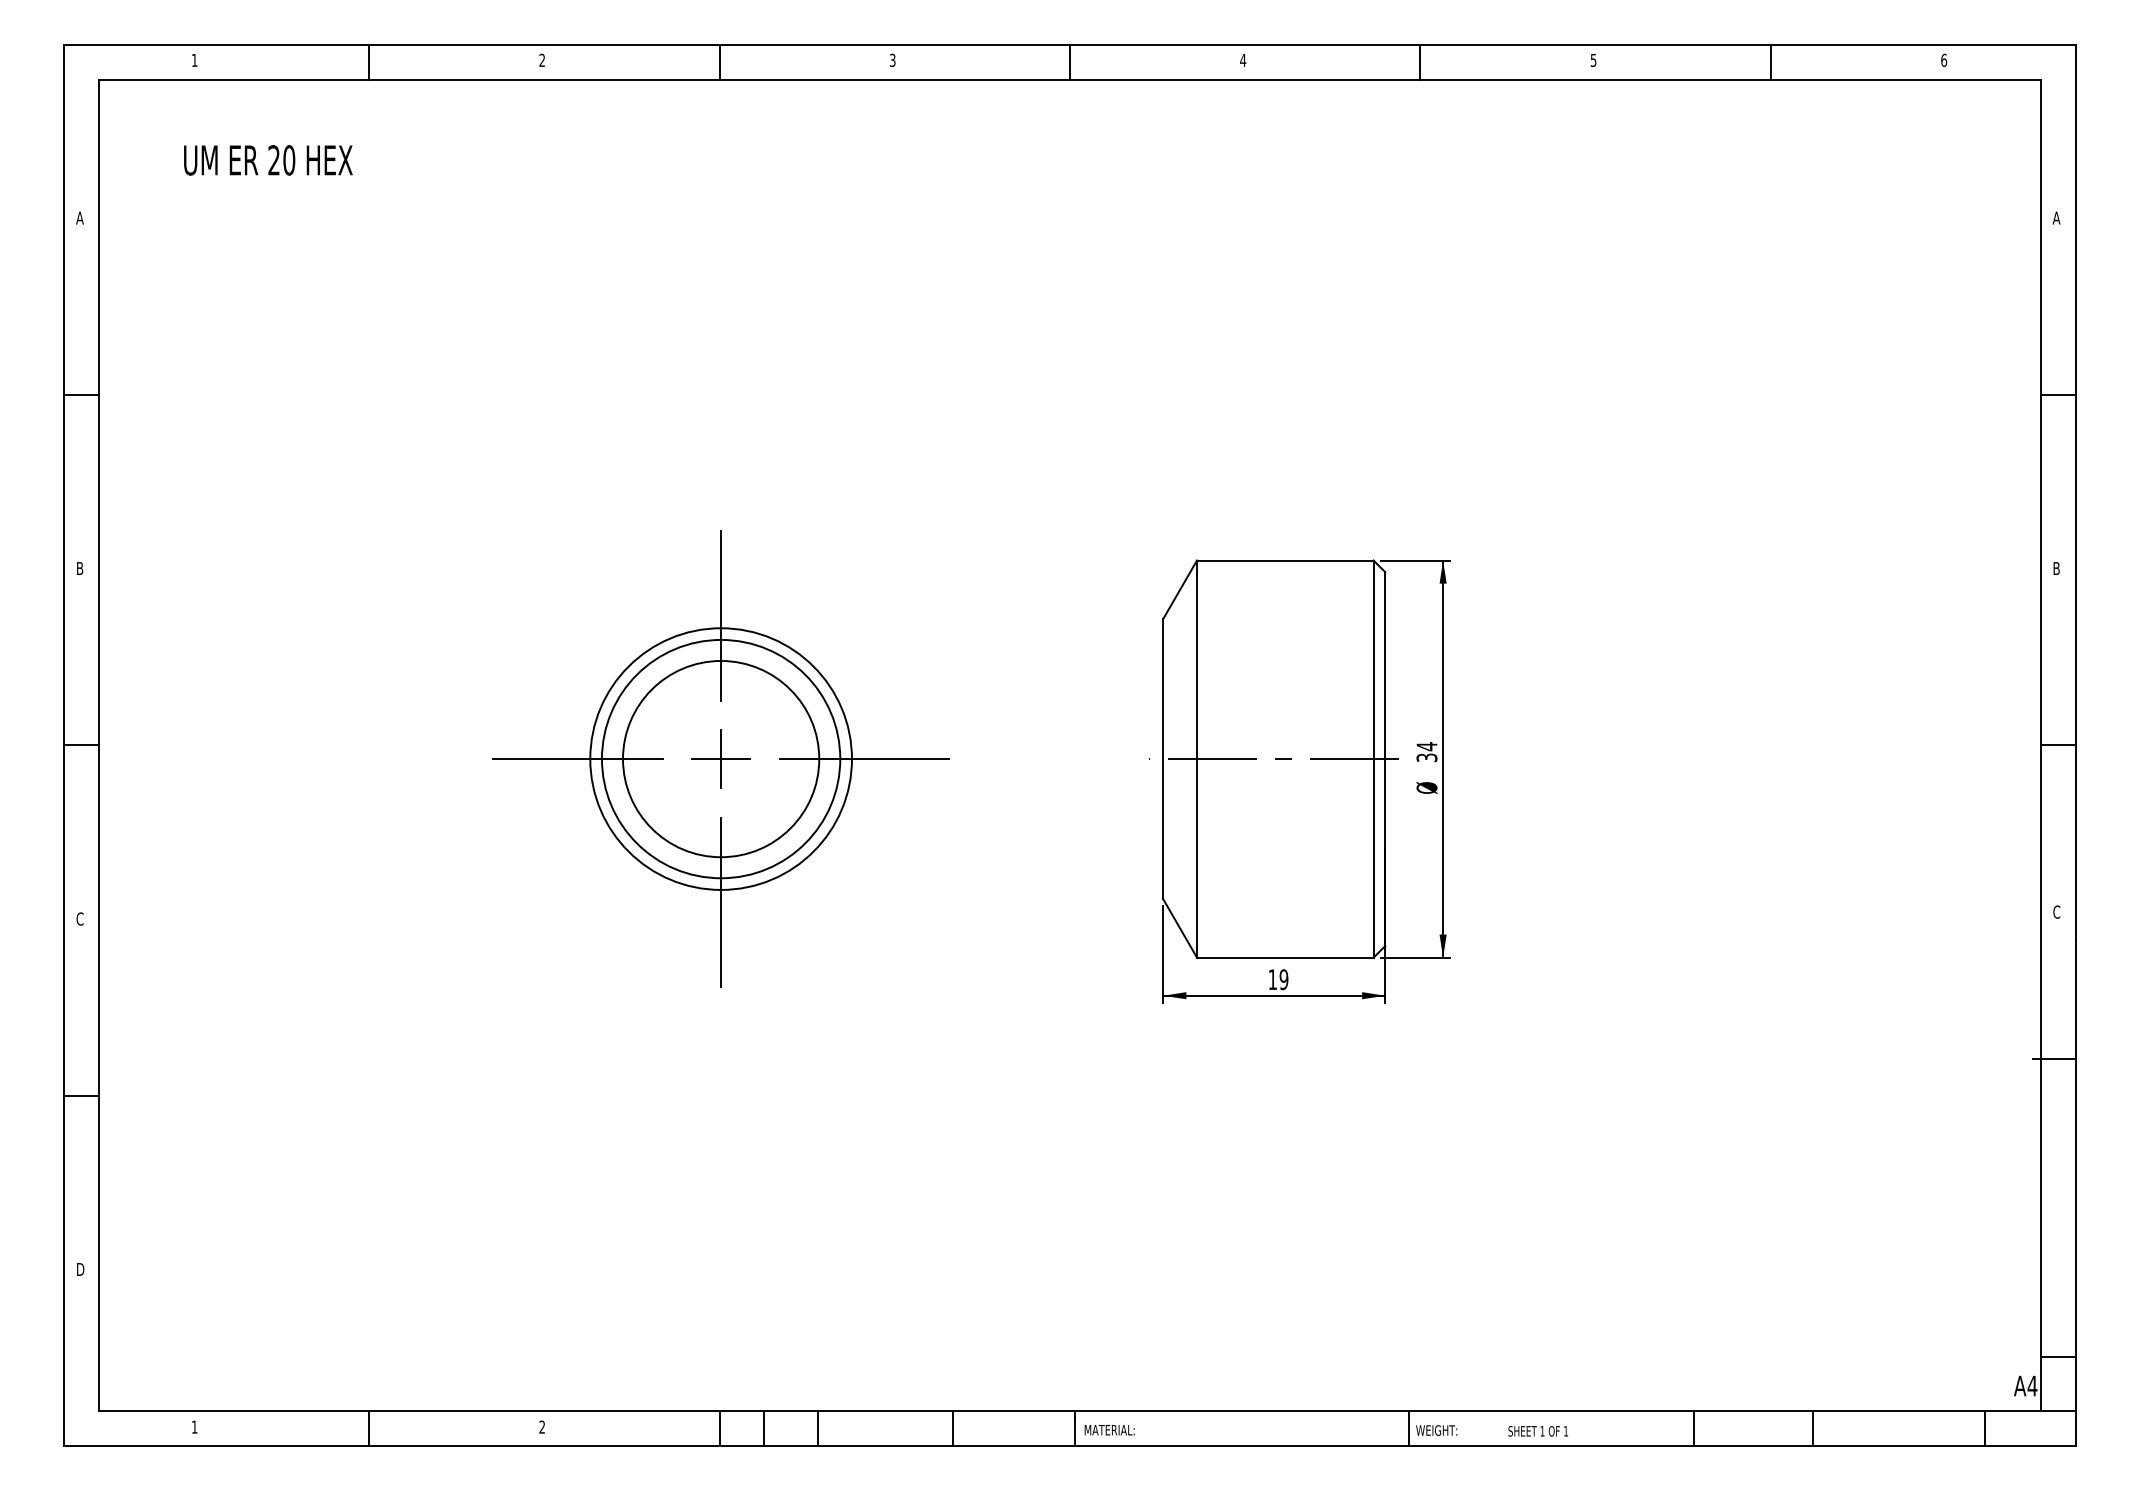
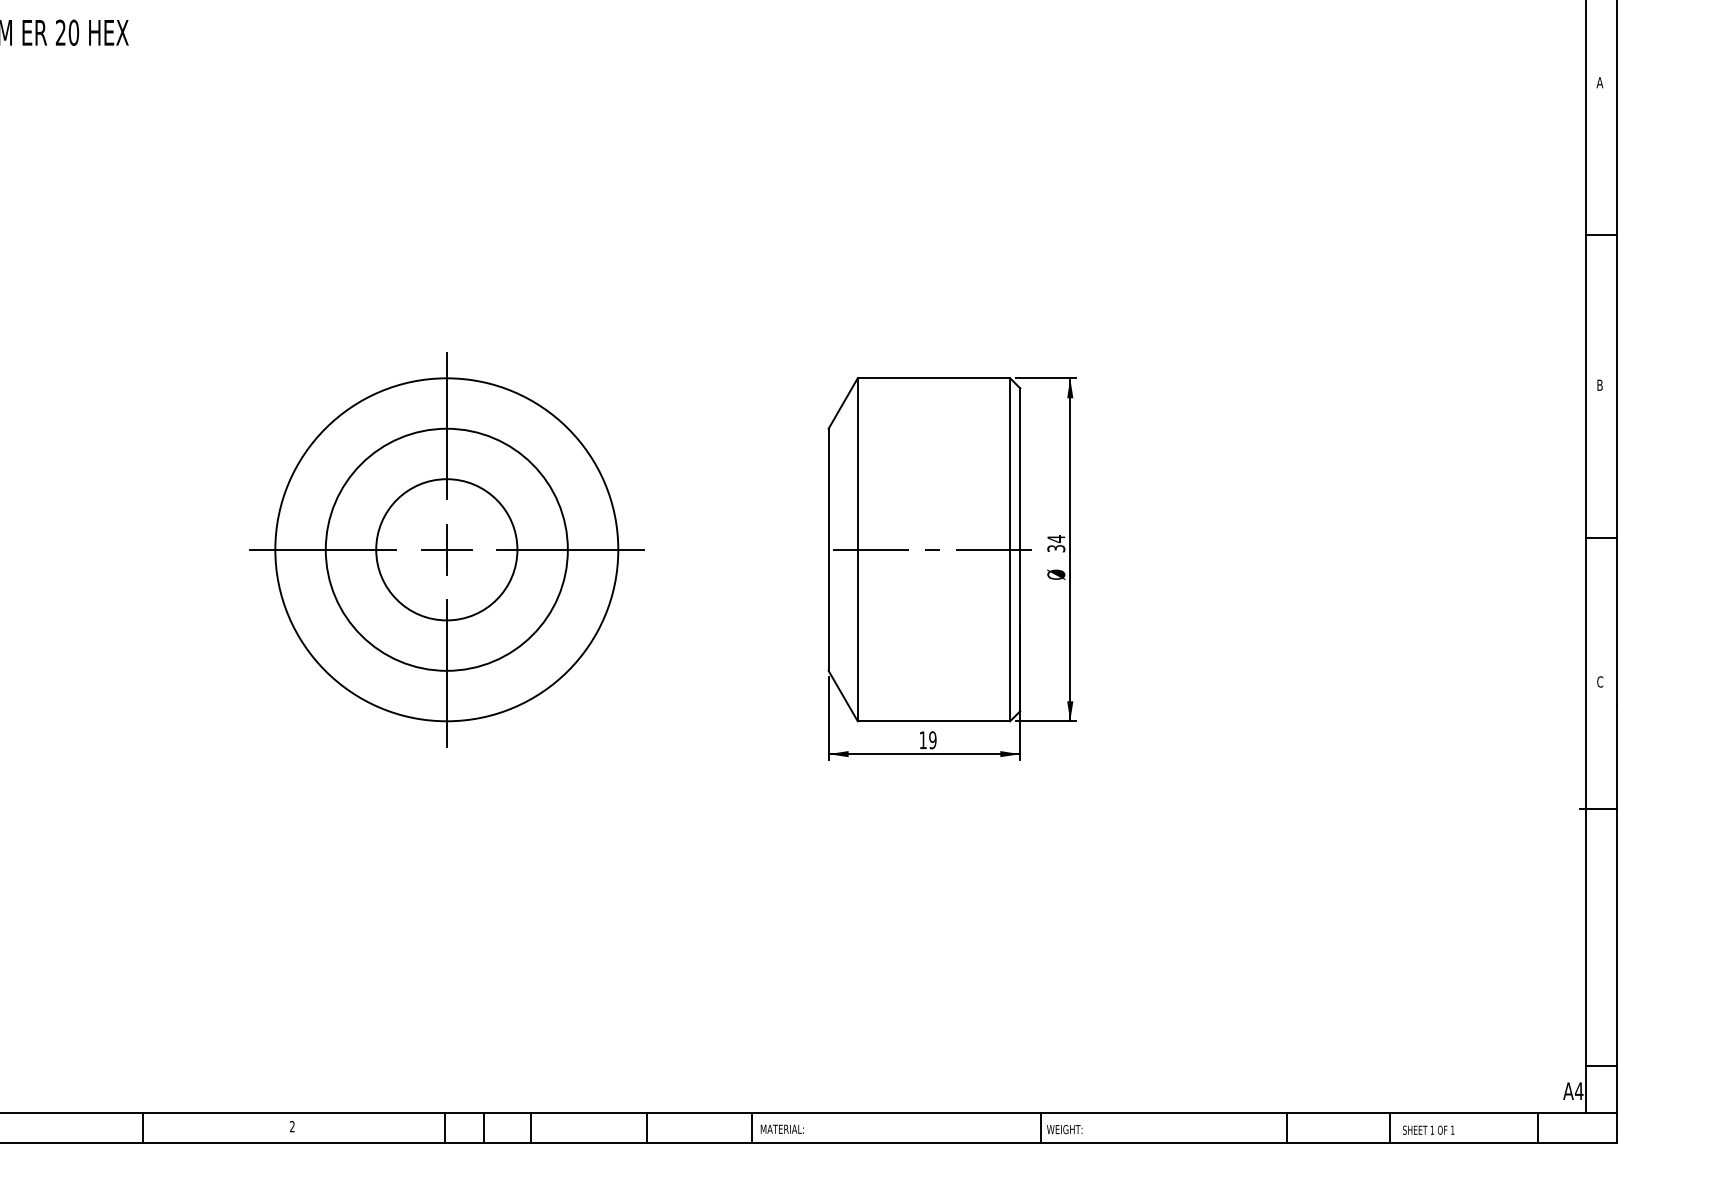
circle: (720, 758) -> (446, 549), size x0.62
circle: (720, 758) -> (446, 549), size x1.43
circle: (720, 758) -> (446, 549), size x1.67
text: (1537, 1431) -> (1428, 1130), moved

